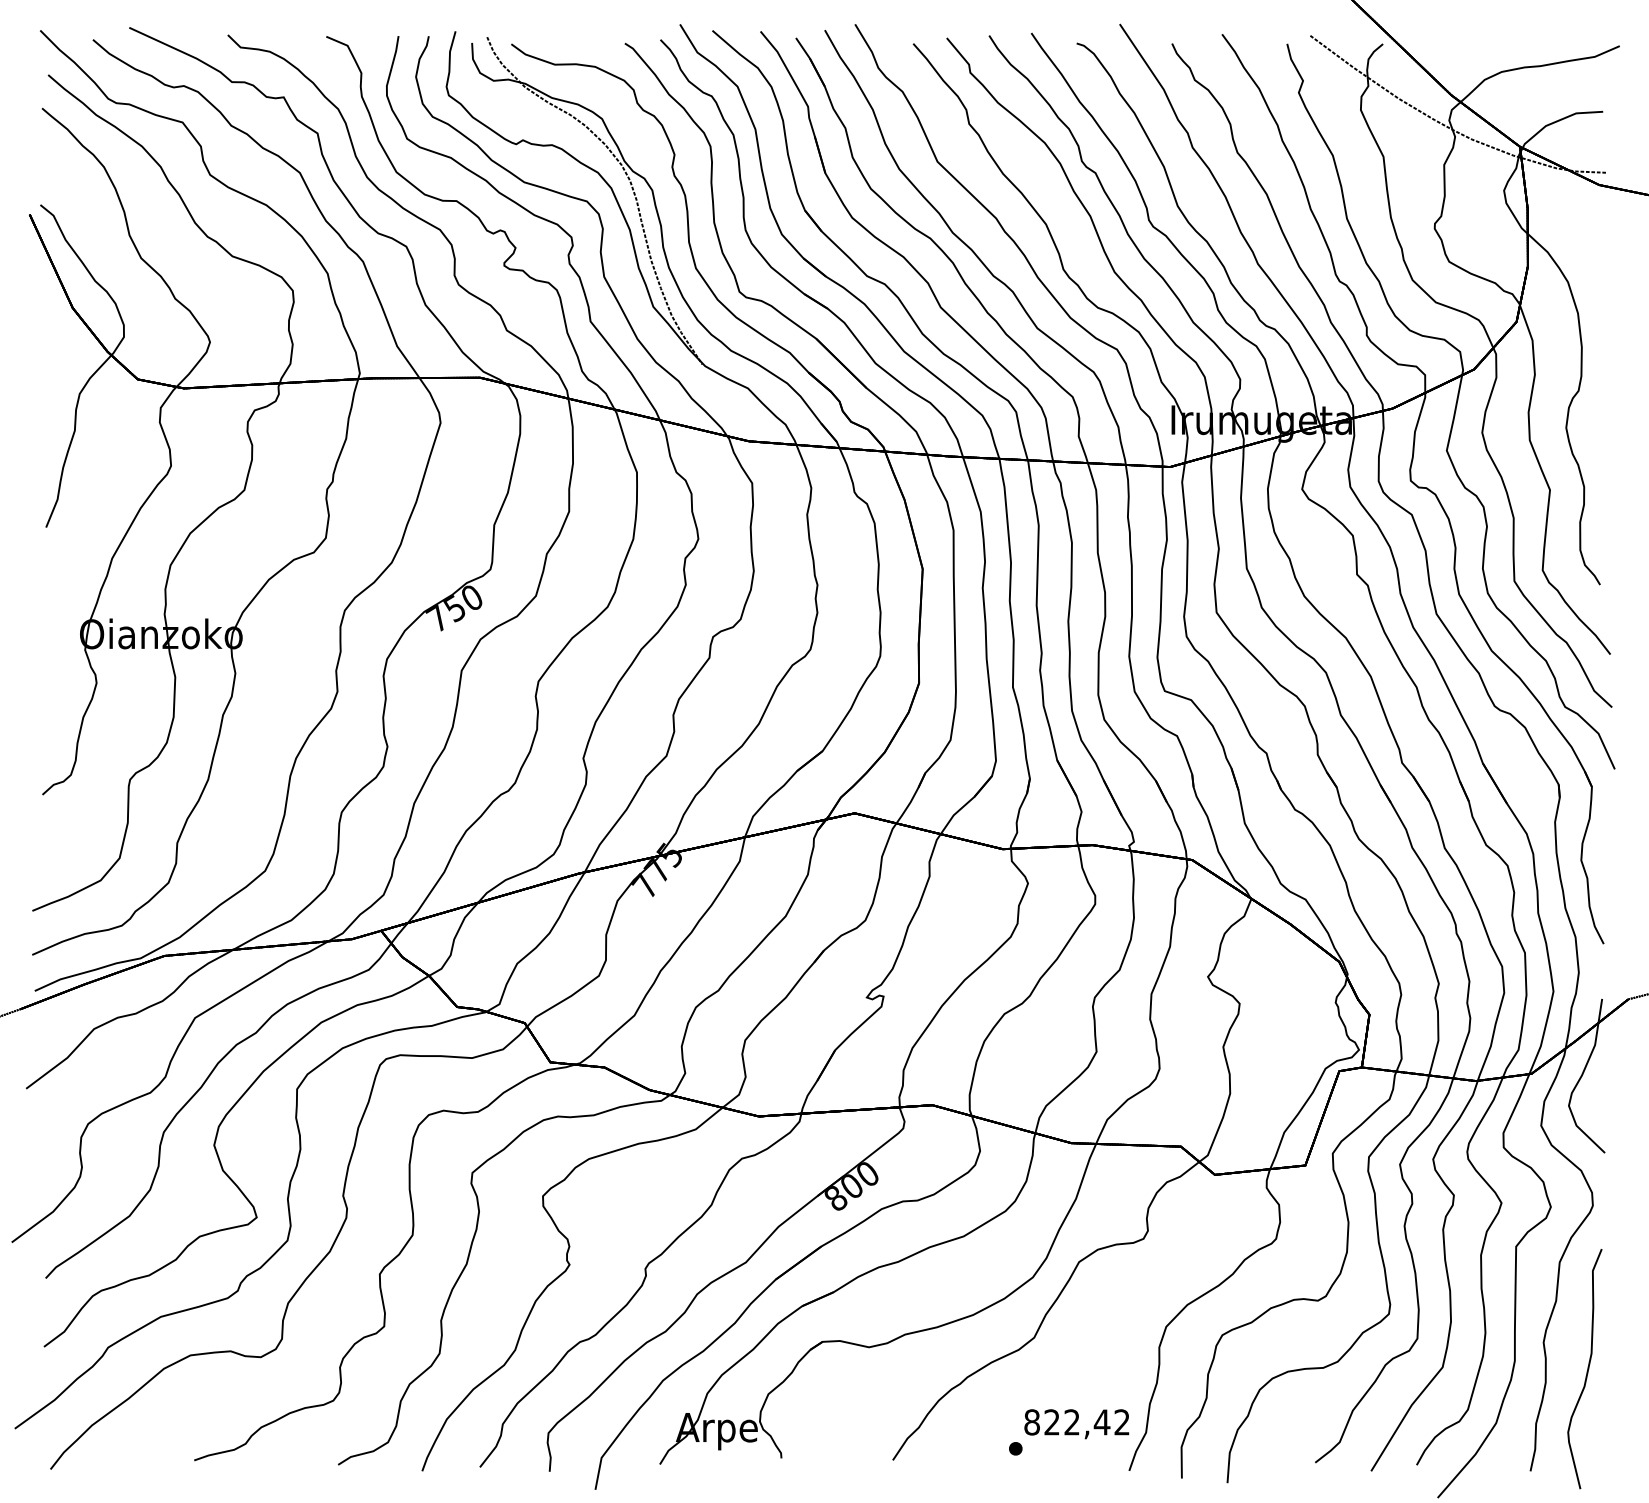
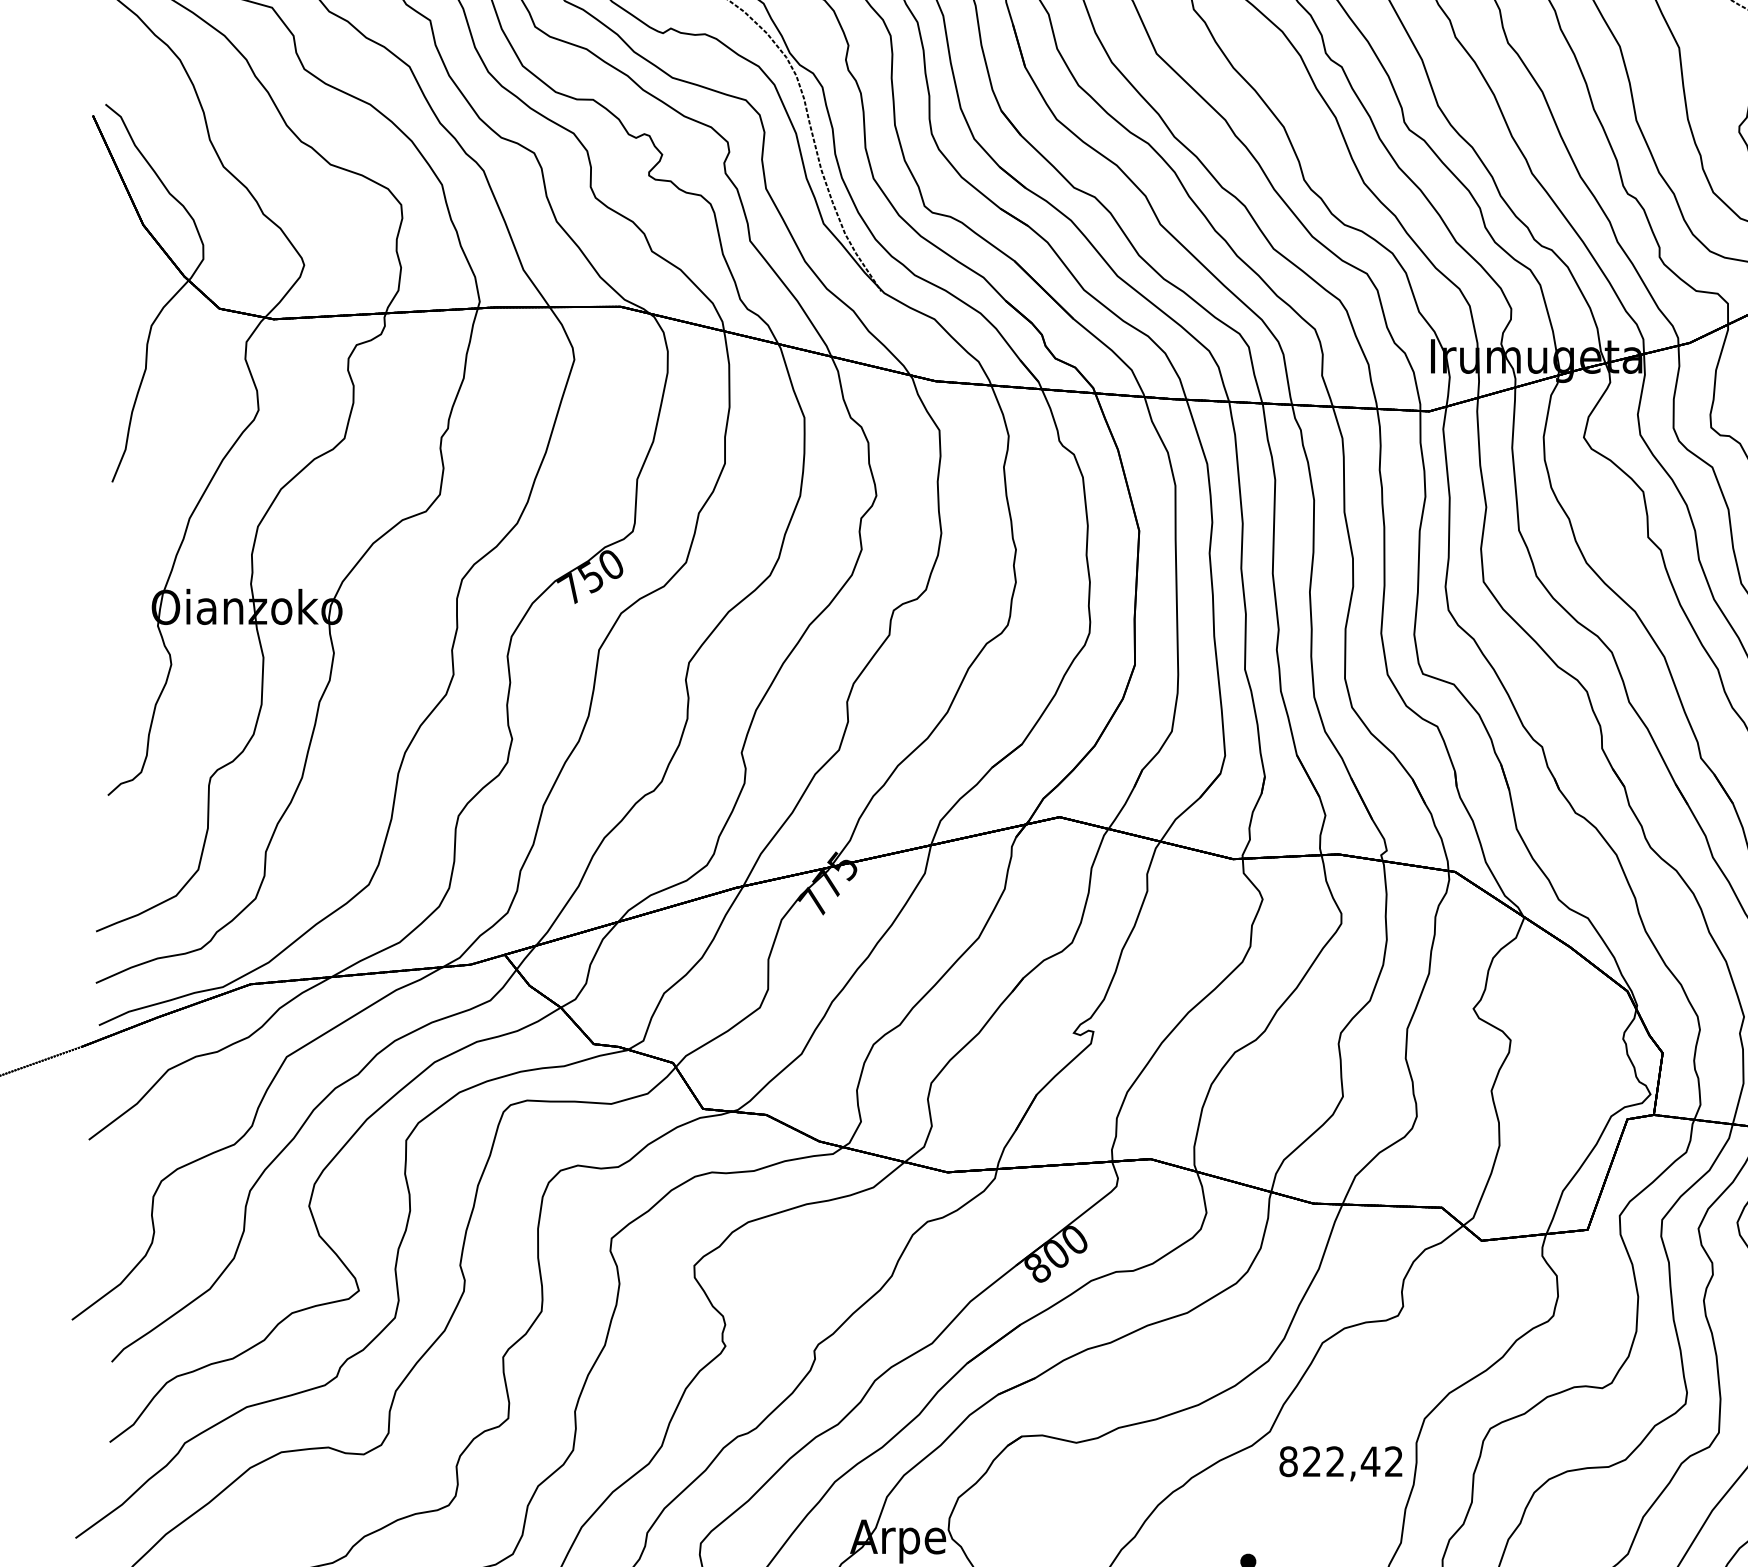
text: (1076, 1424) -> (1340, 1464), moved

